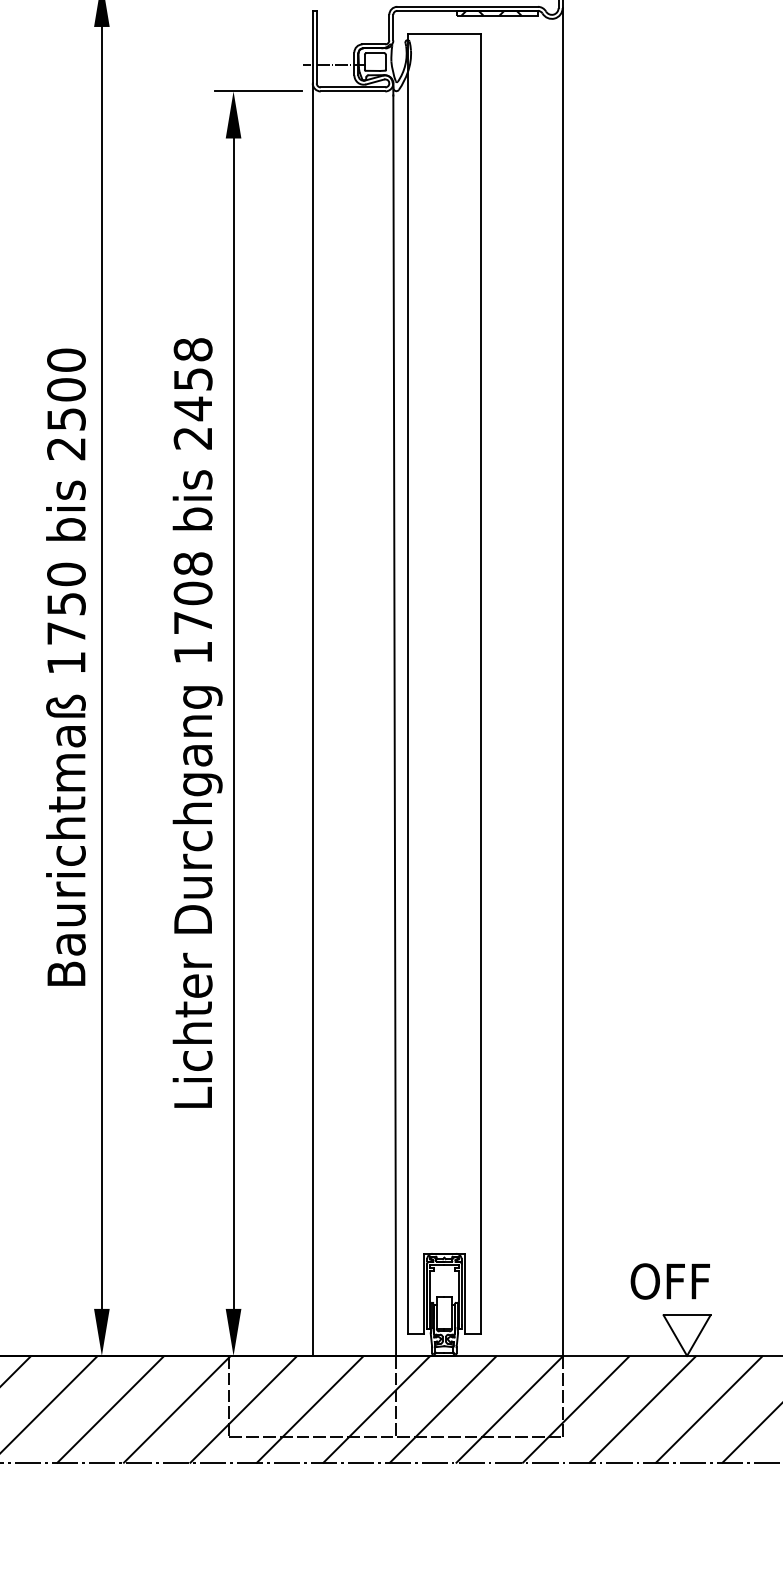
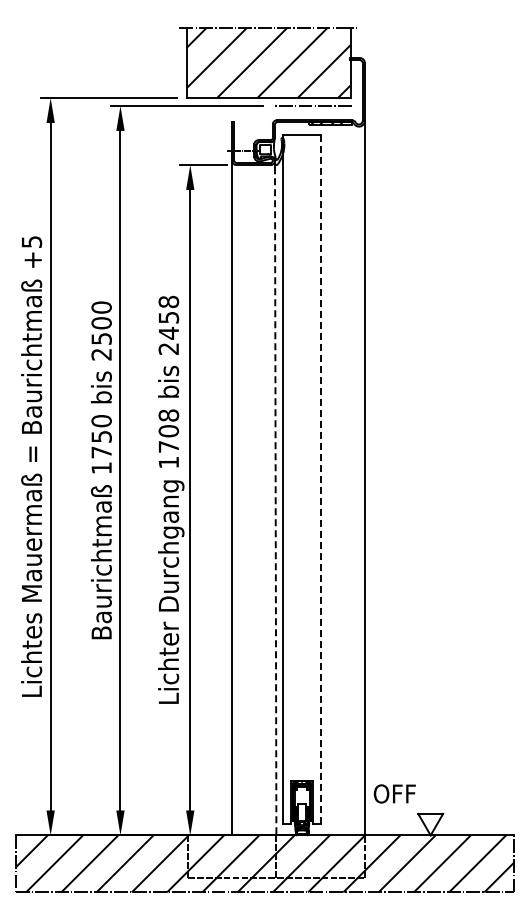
line: (481, 684) -> (321, 479), solid -> dashed
line: (394, 726) -> (275, 501), solid -> dashed
text: (669, 1280) -> (394, 793), moved

